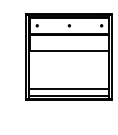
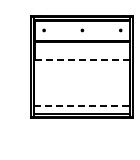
line: (69, 51) -> (82, 60), solid -> dashed
line: (69, 88) -> (82, 105), solid -> dashed

